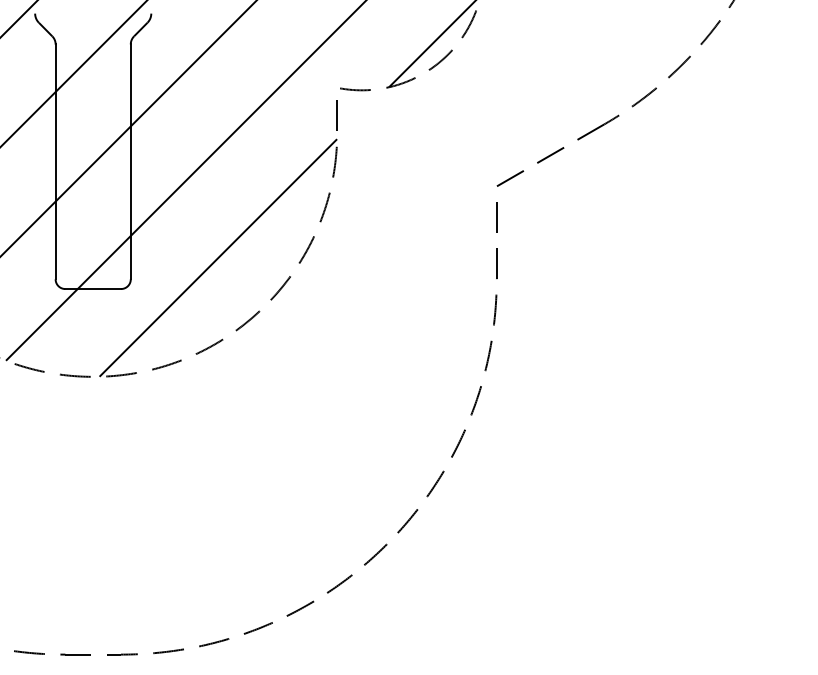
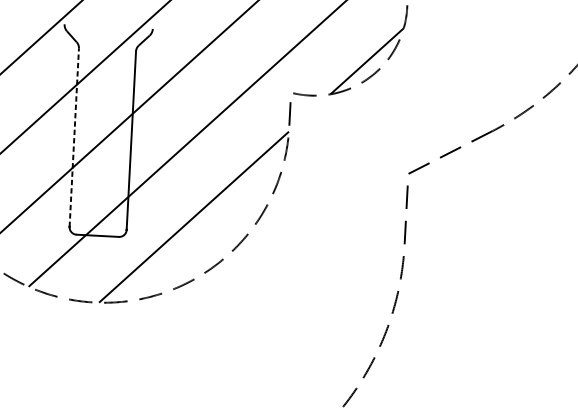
line: (55, 161) -> (74, 137), solid -> dashed

